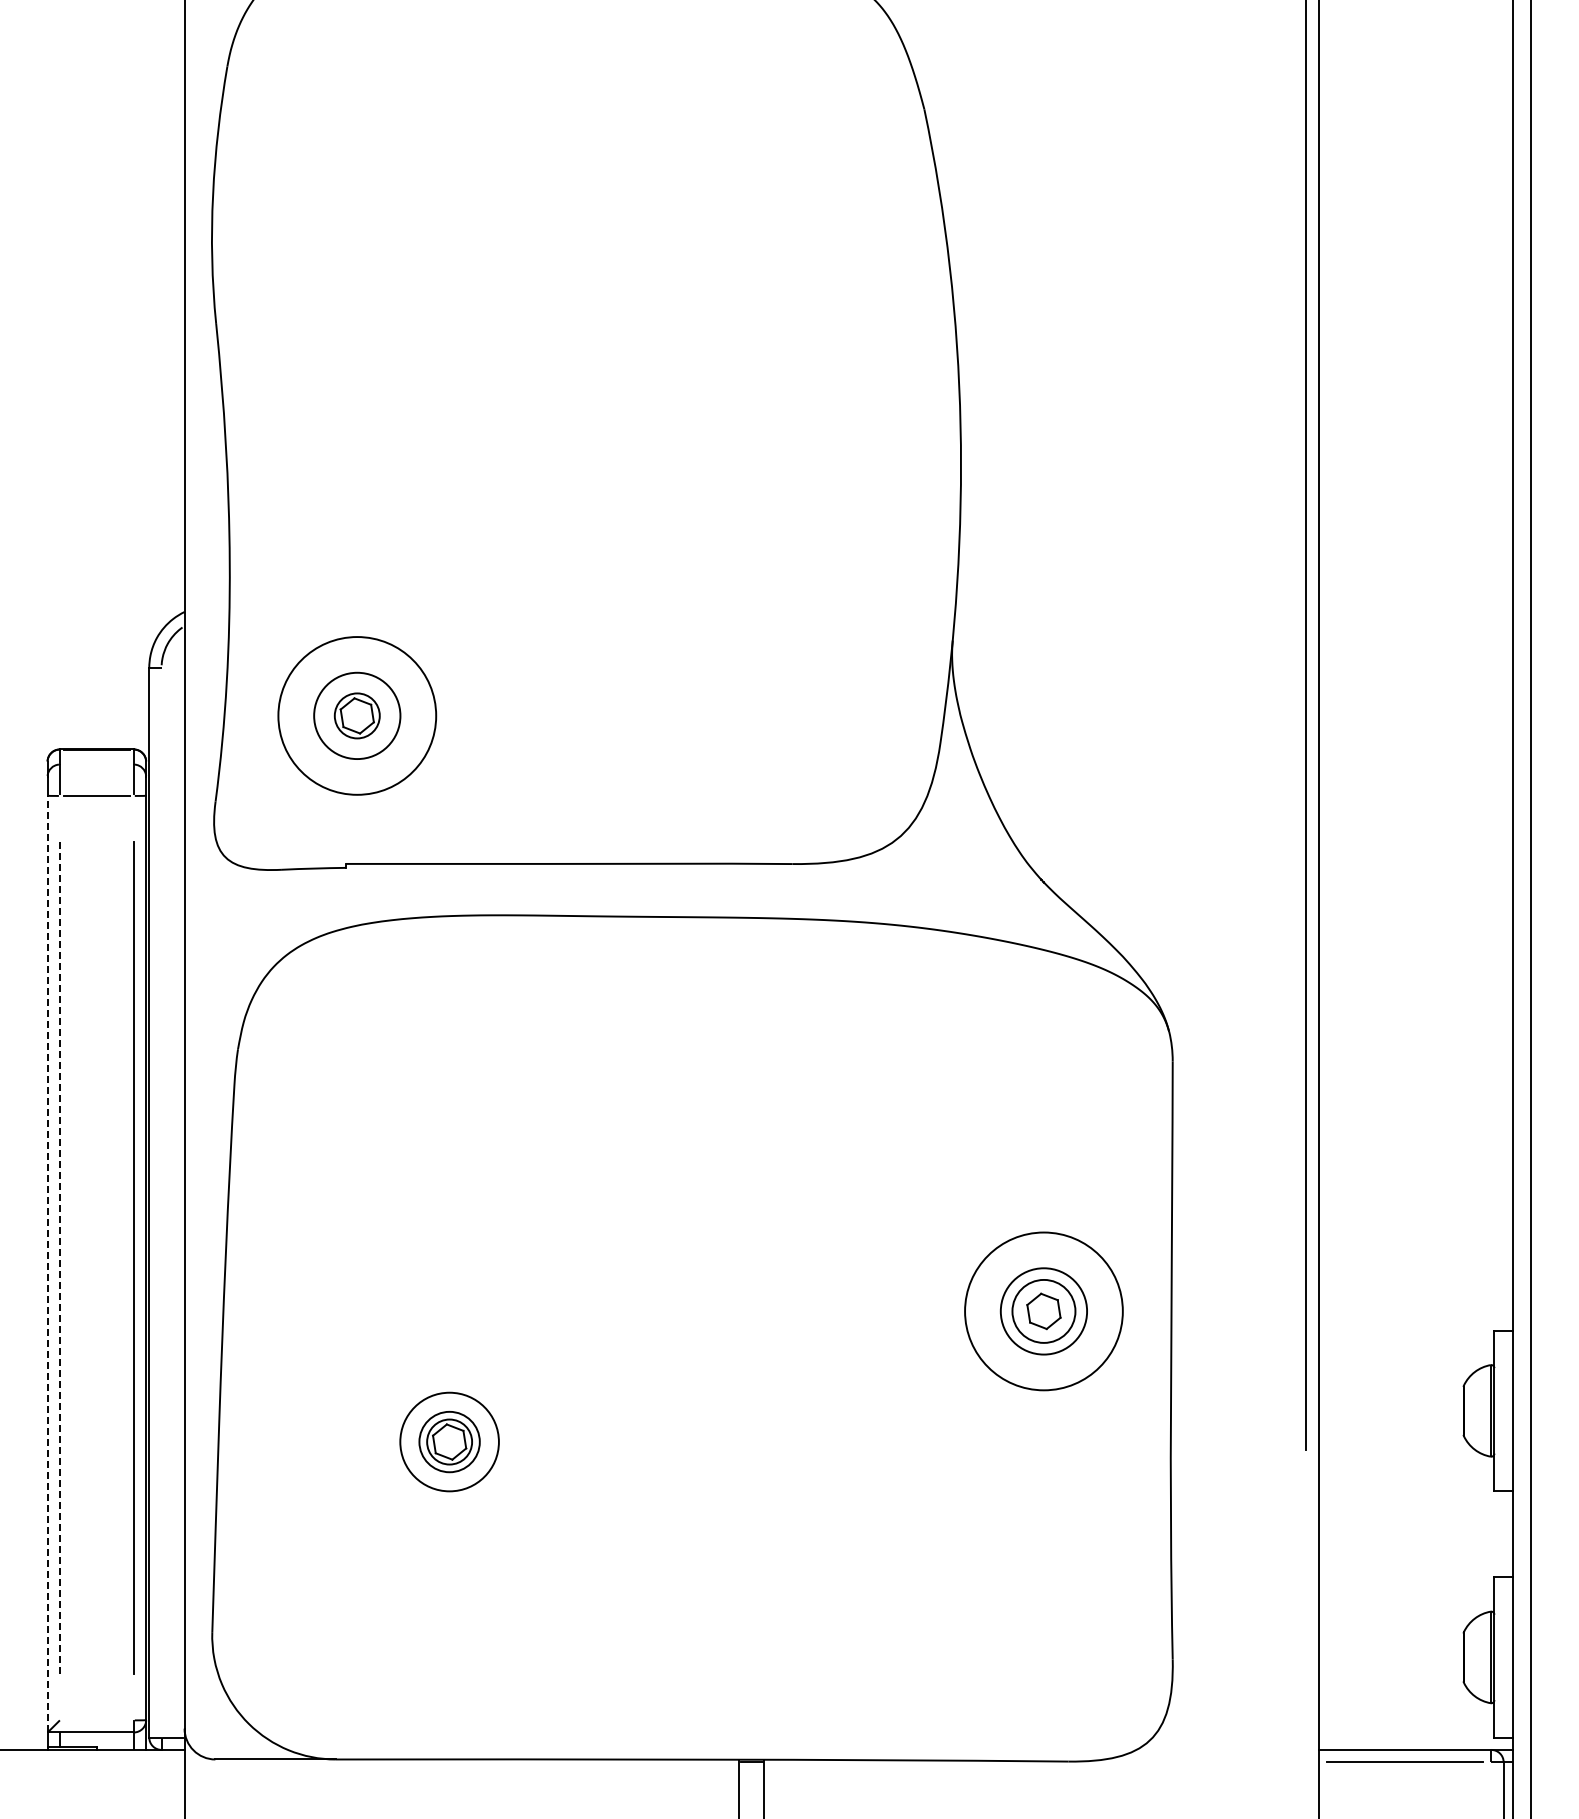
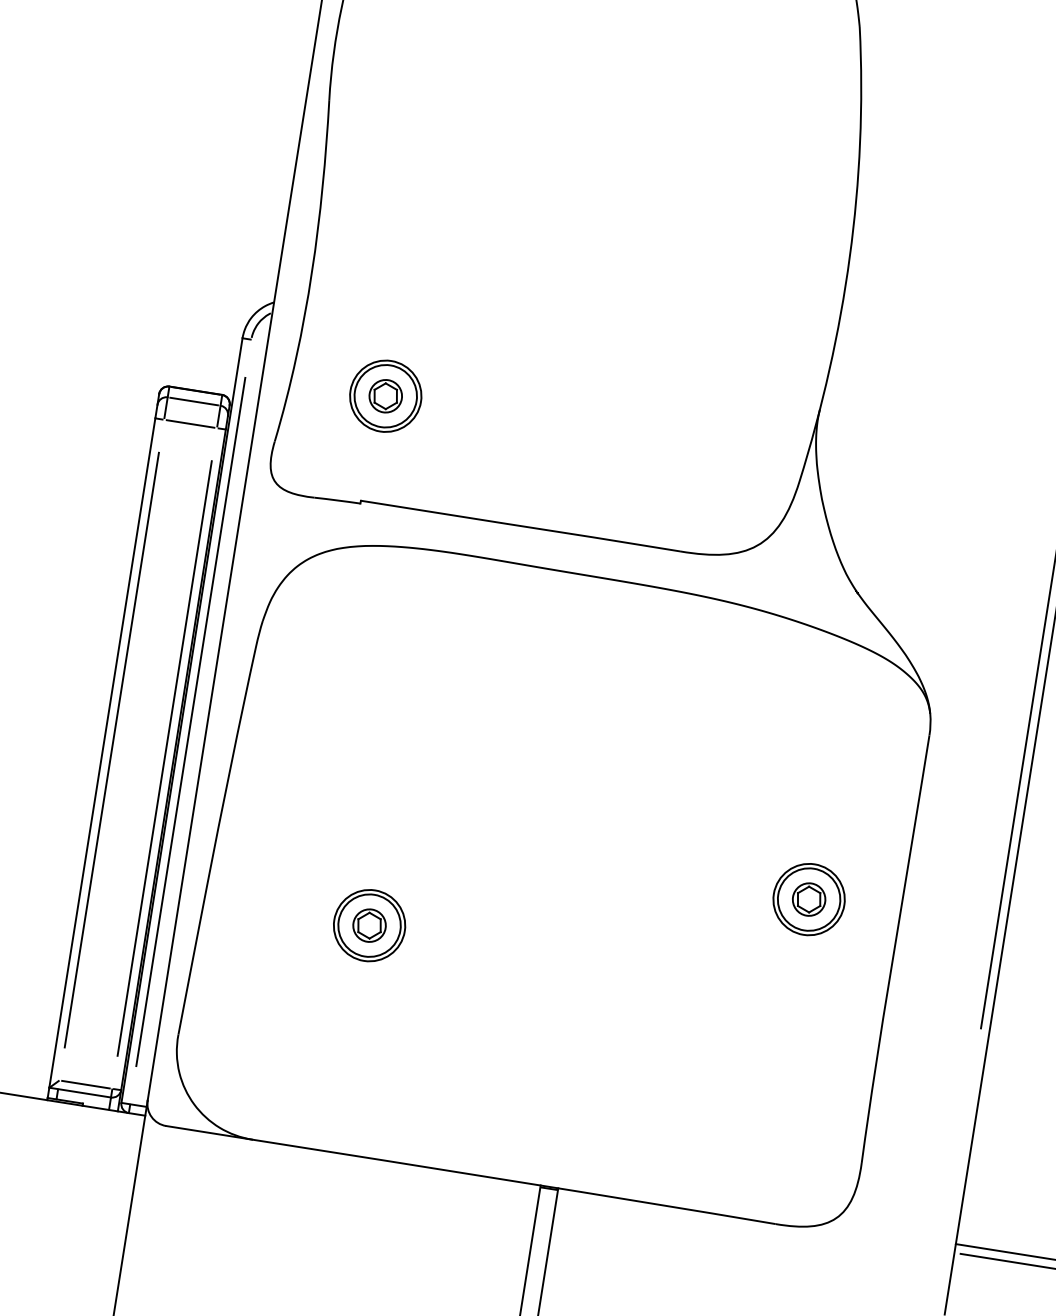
circle: (356, 715) -> (385, 395), size x0.62
line: (96, 764) -> (193, 401), added
line: (161, 1202) -> (190, 721), added
line: (59, 1258) -> (111, 750), dashed -> solid
line: (47, 1263) -> (102, 752), dashed -> solid
circle: (1043, 1310) -> (808, 898), size x0.71
circle: (1043, 1311) -> (808, 899), size x0.62
circle: (449, 1441) -> (369, 925), size x1.43
line: (96, 1720) -> (85, 1084), added

